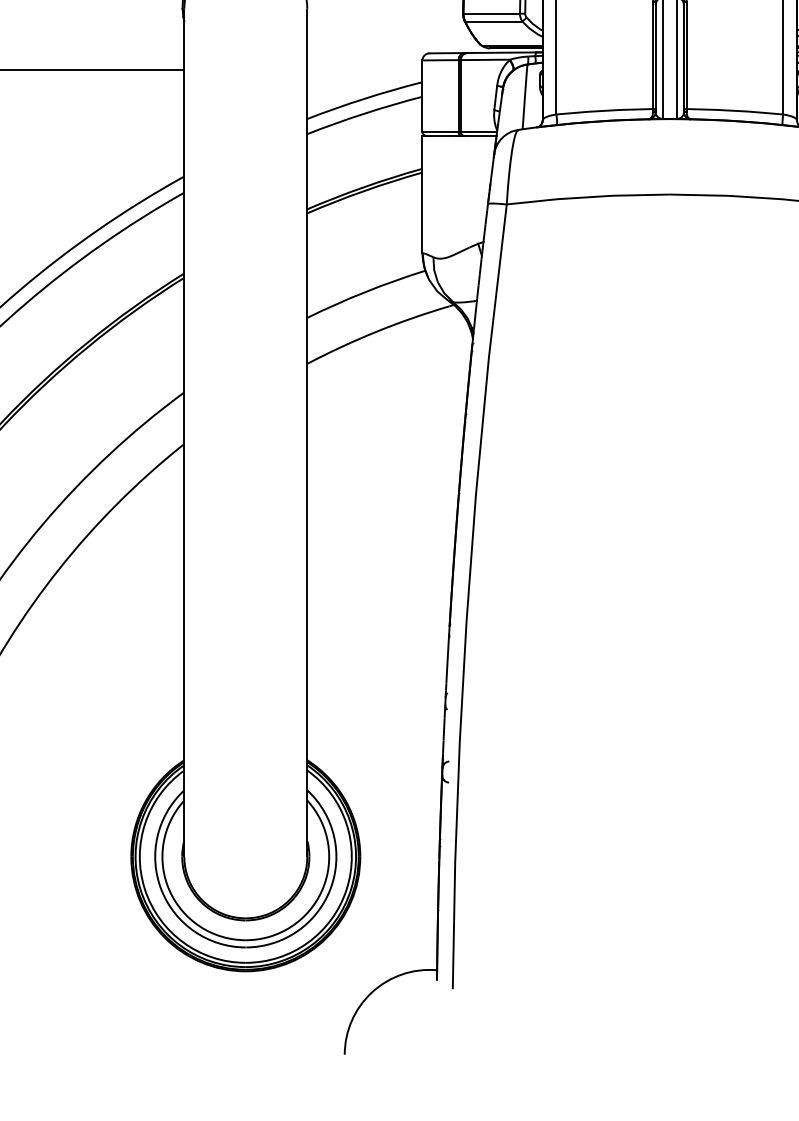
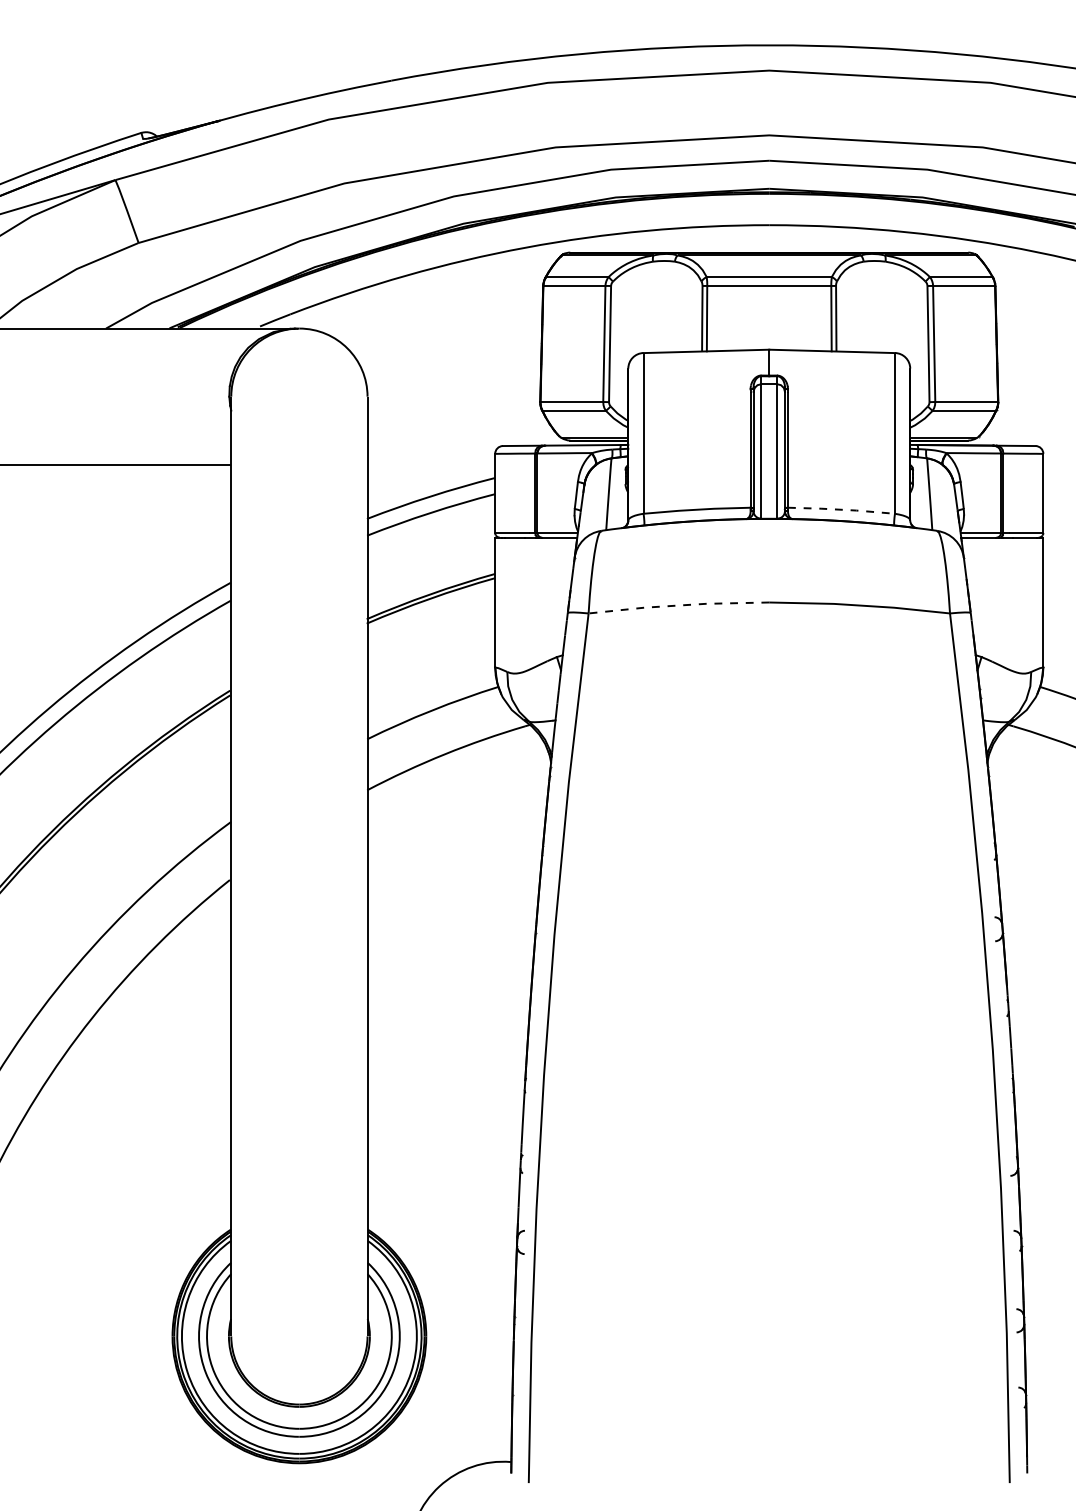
line: (734, 110) -> (841, 509), solid -> dashed
line: (587, 197) -> (678, 605), solid -> dashed

